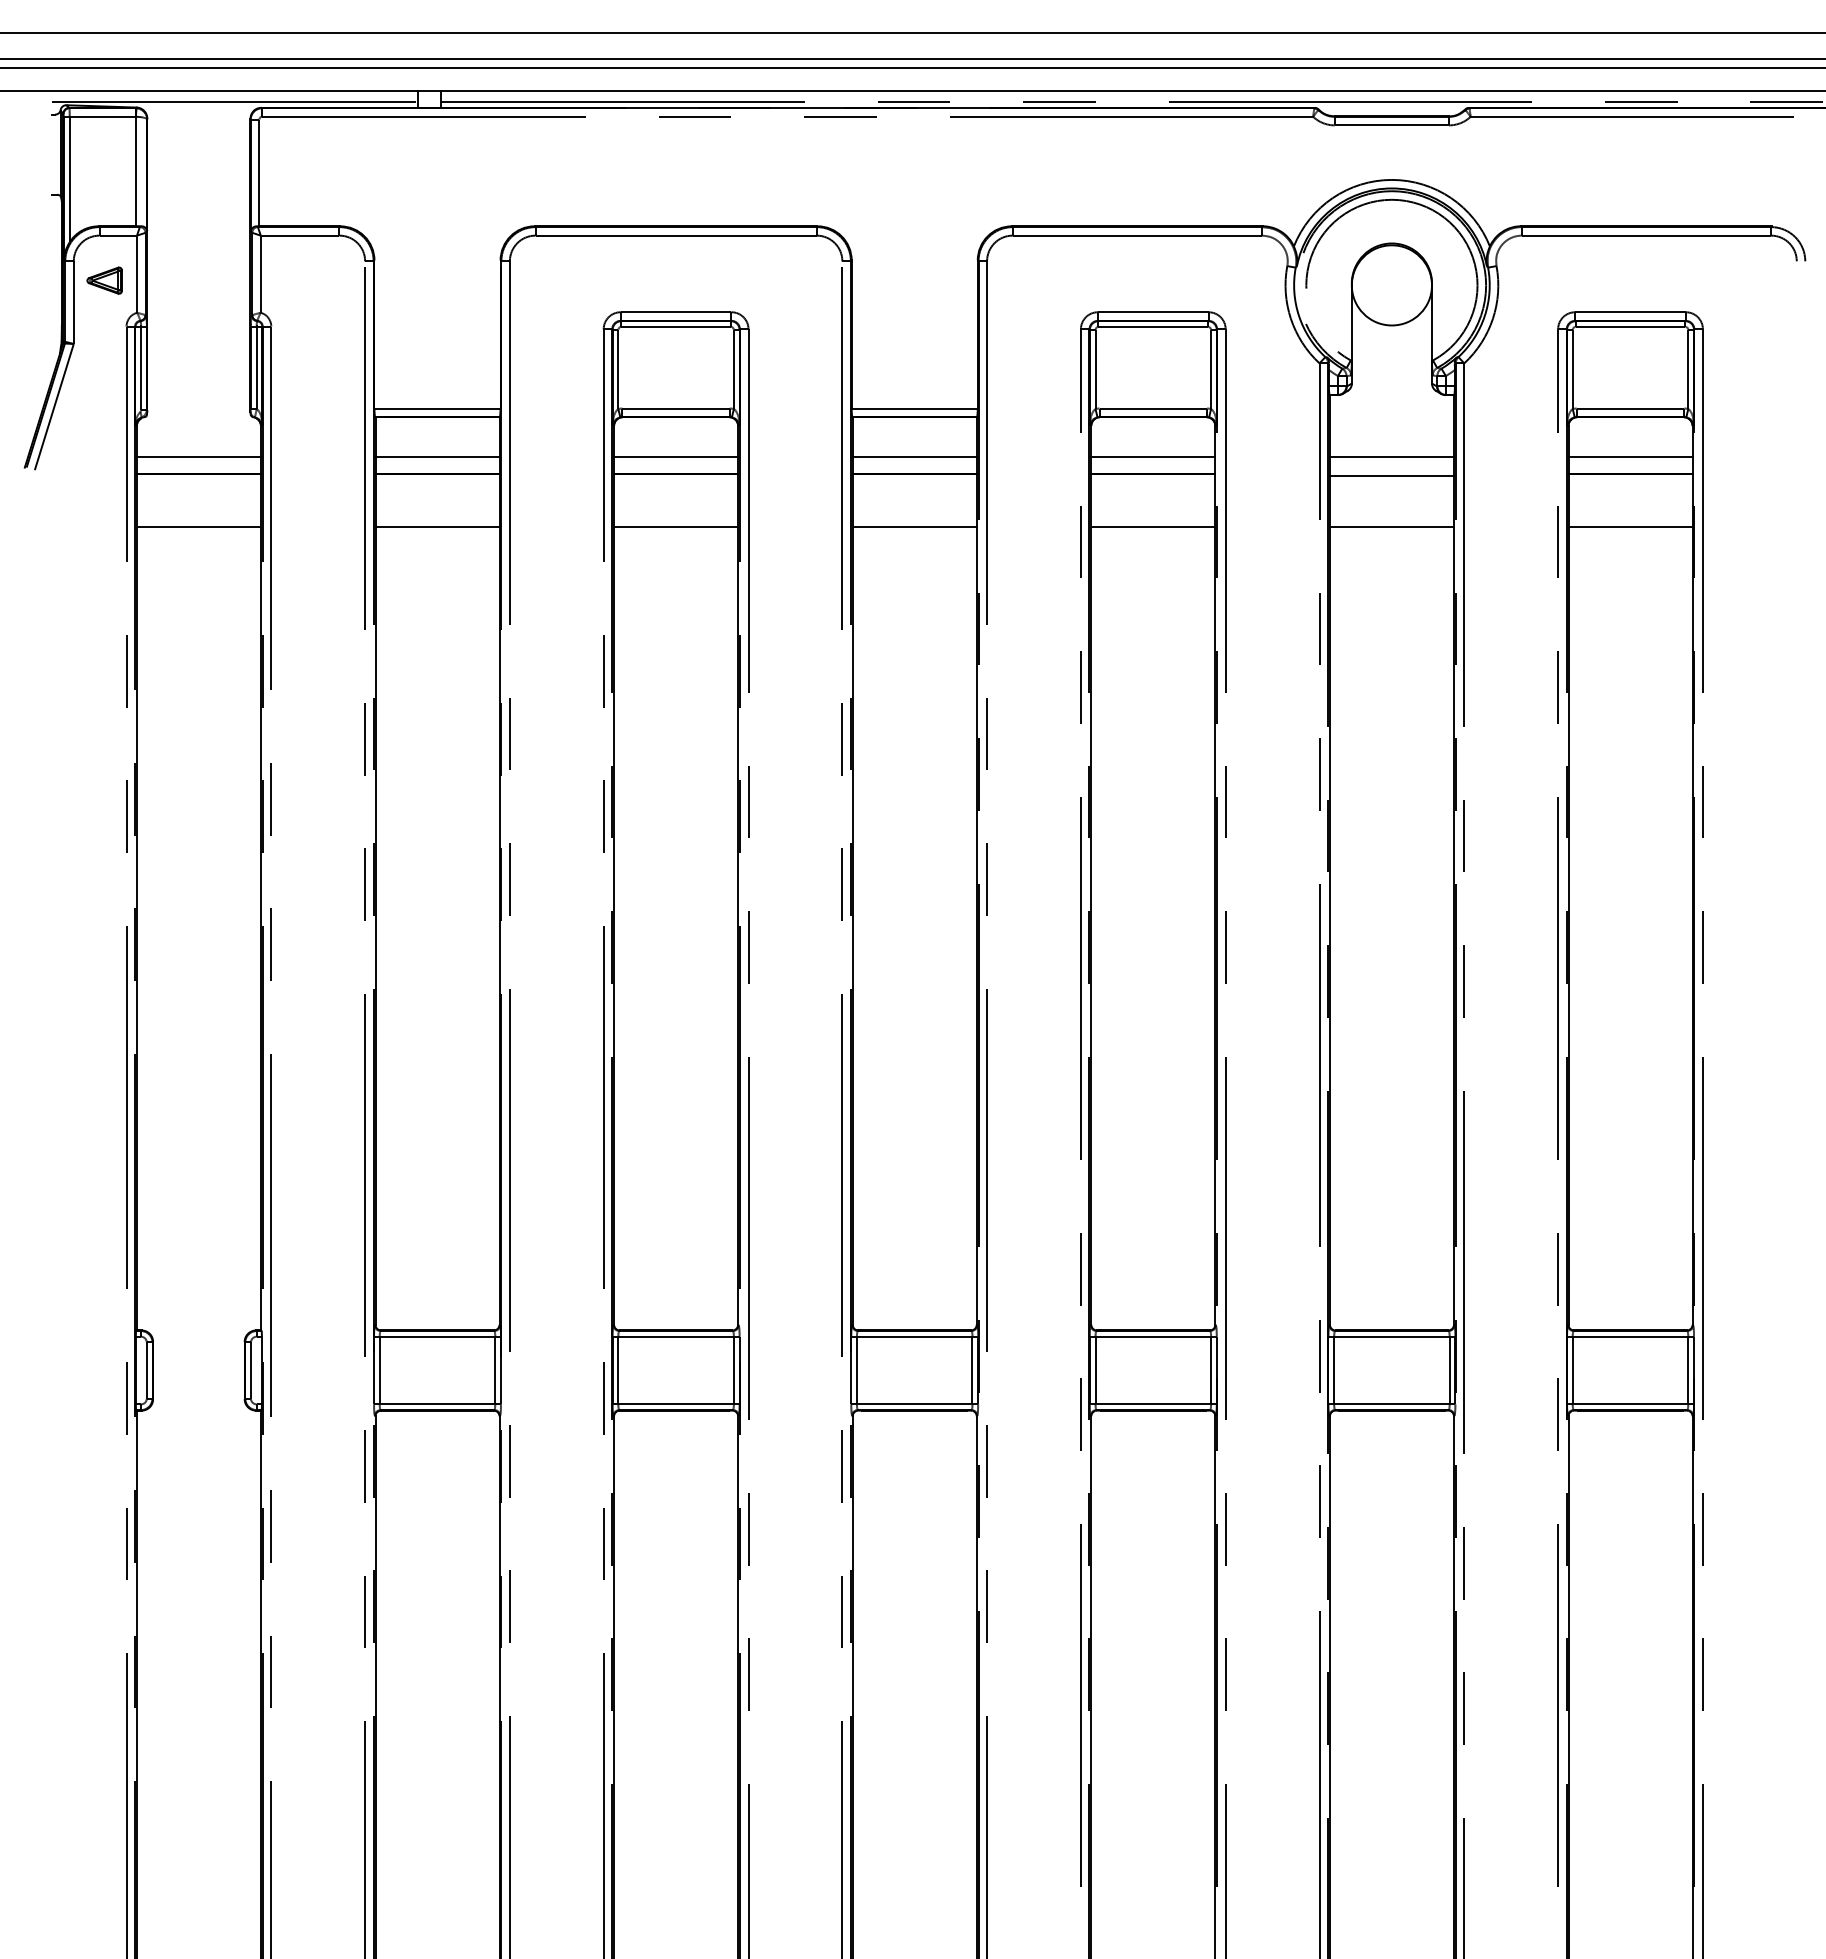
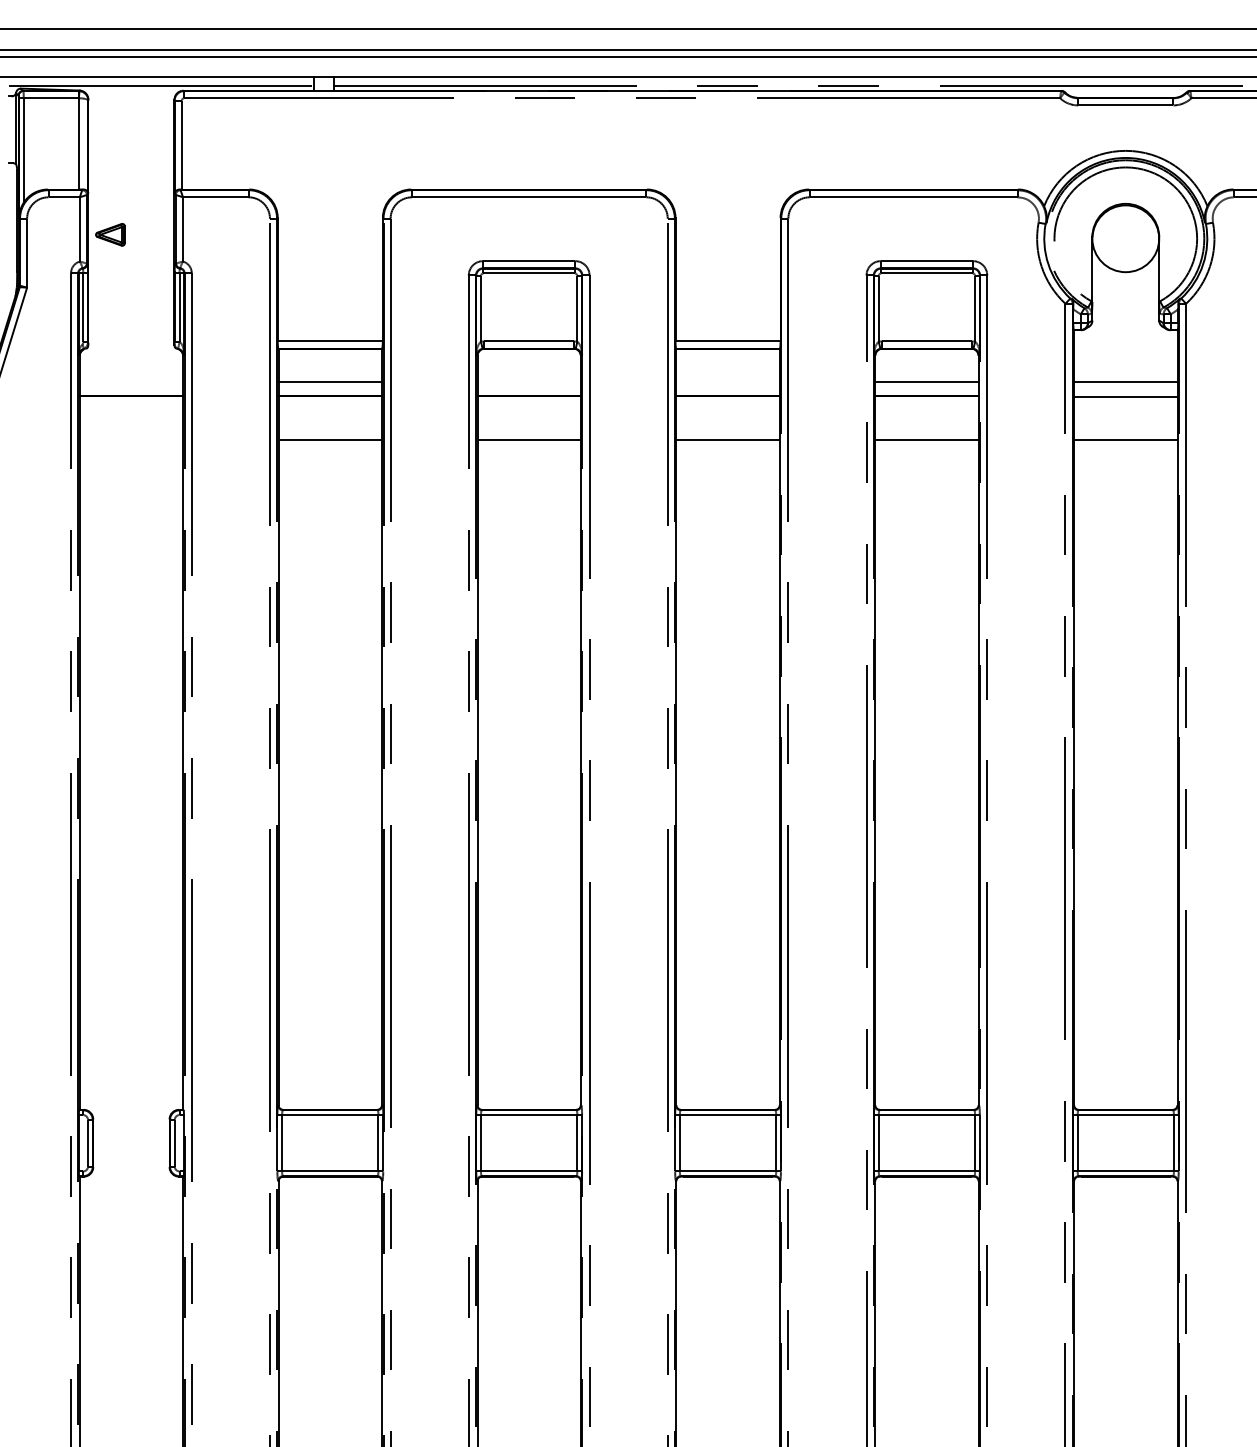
part: (104, 280) -> (110, 234), moved
line: (198, 457) -> (131, 382), removed
line: (676, 457) -> (529, 382), removed
line: (914, 457) -> (727, 382), removed
line: (198, 527) -> (131, 440), removed

